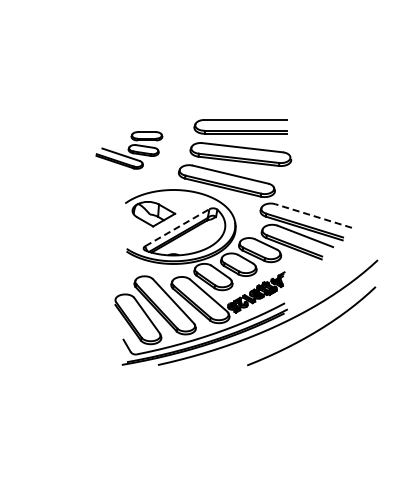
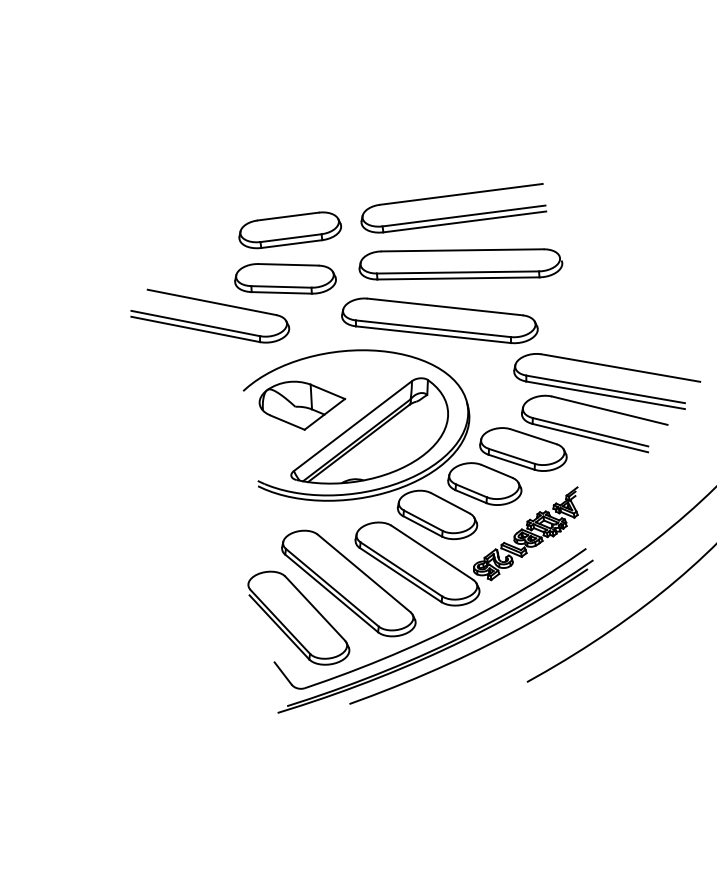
part: (129, 150) -> (238, 284), size x1.67
line: (313, 215) -> (620, 367), dashed -> solid
line: (177, 227) -> (353, 425), dashed -> solid

